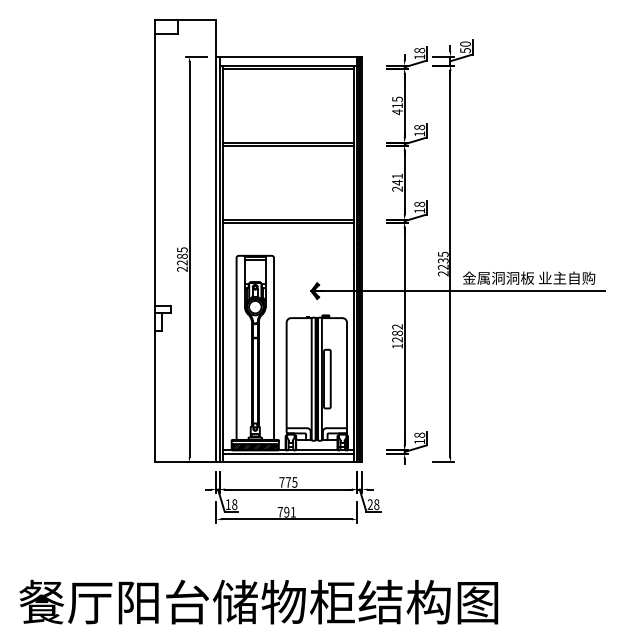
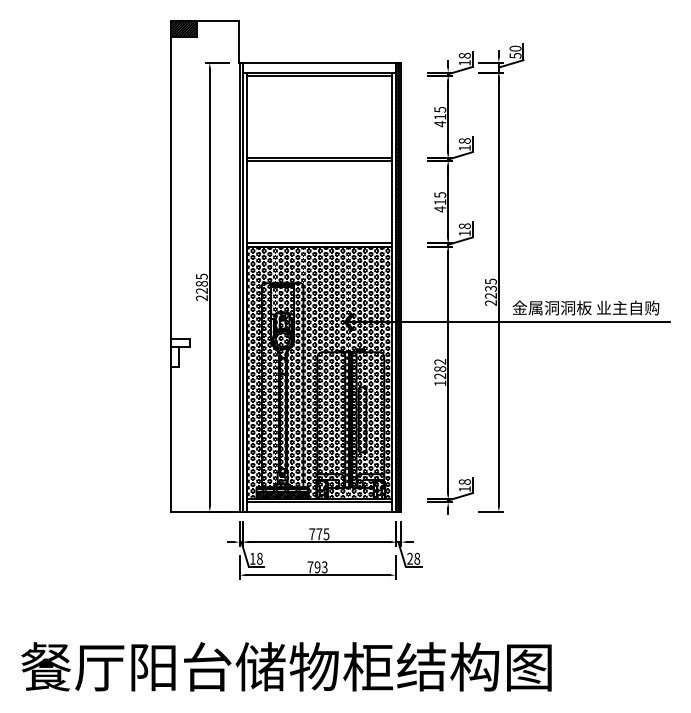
hatch: (165, 26) -> (183, 29), added
text: (397, 182) -> (440, 202), 241 -> 415
hatch: (288, 336) -> (319, 372), added
text: (293, 512) -> (324, 567), 791 -> 793

